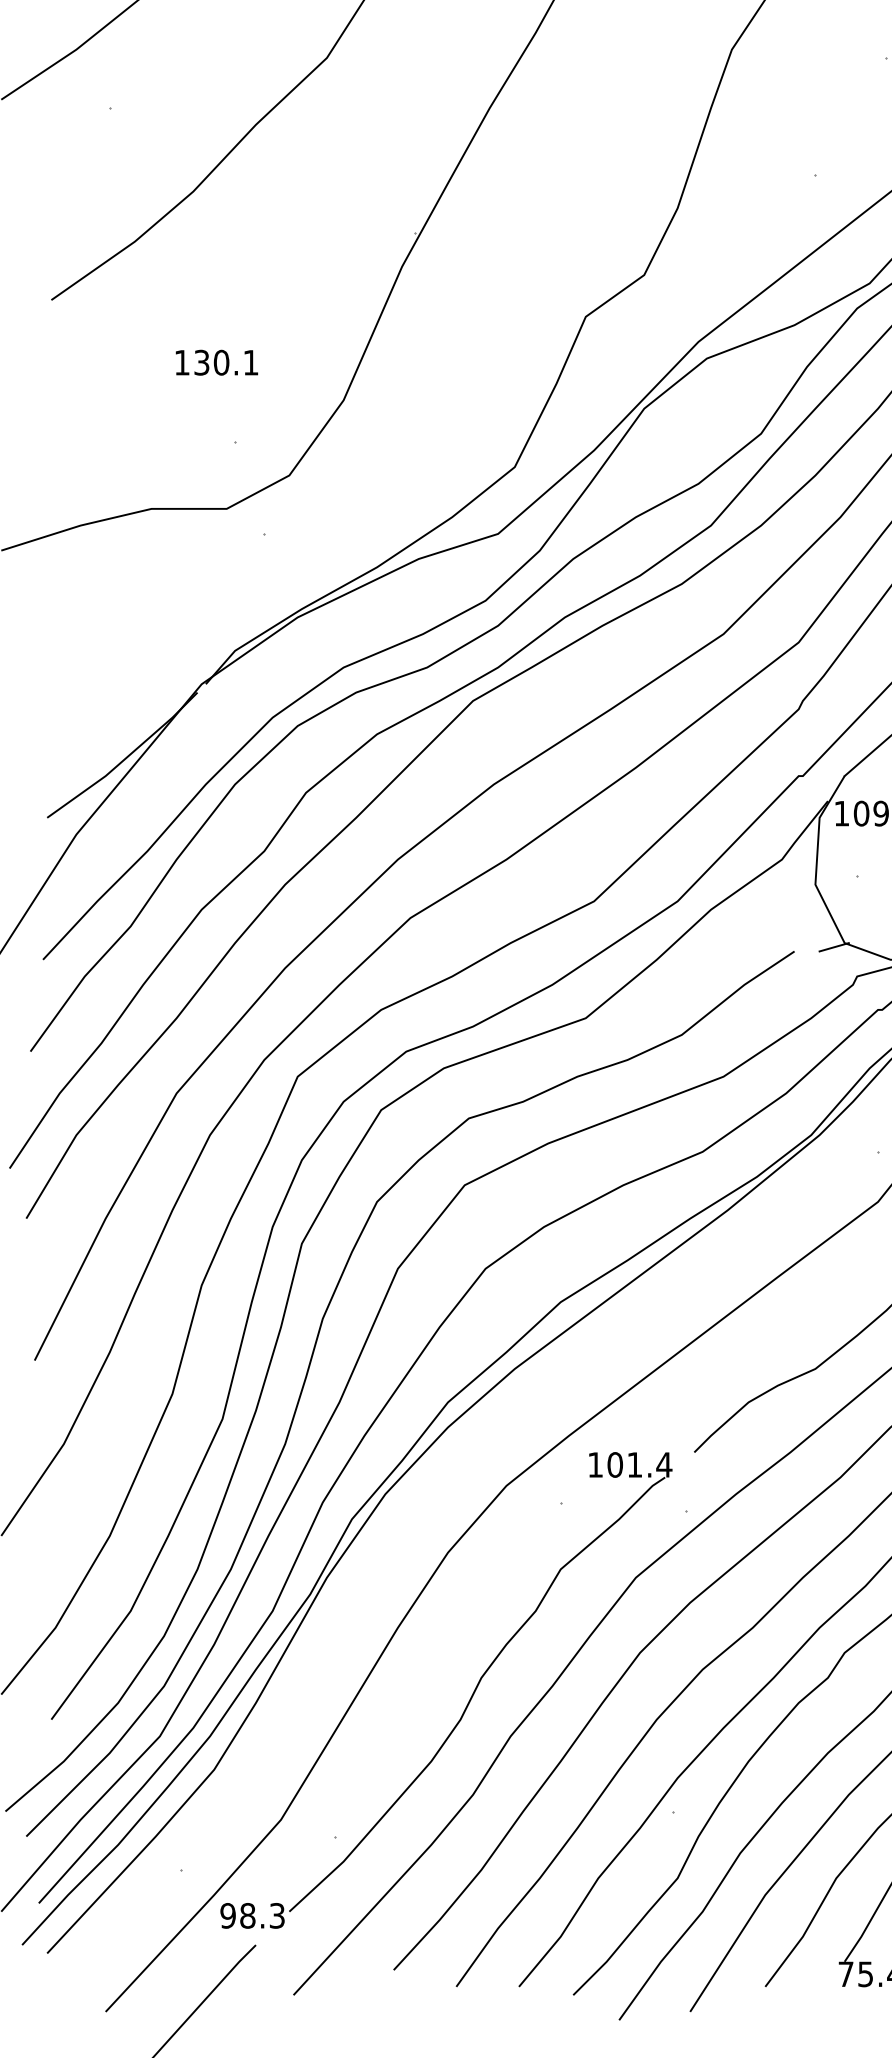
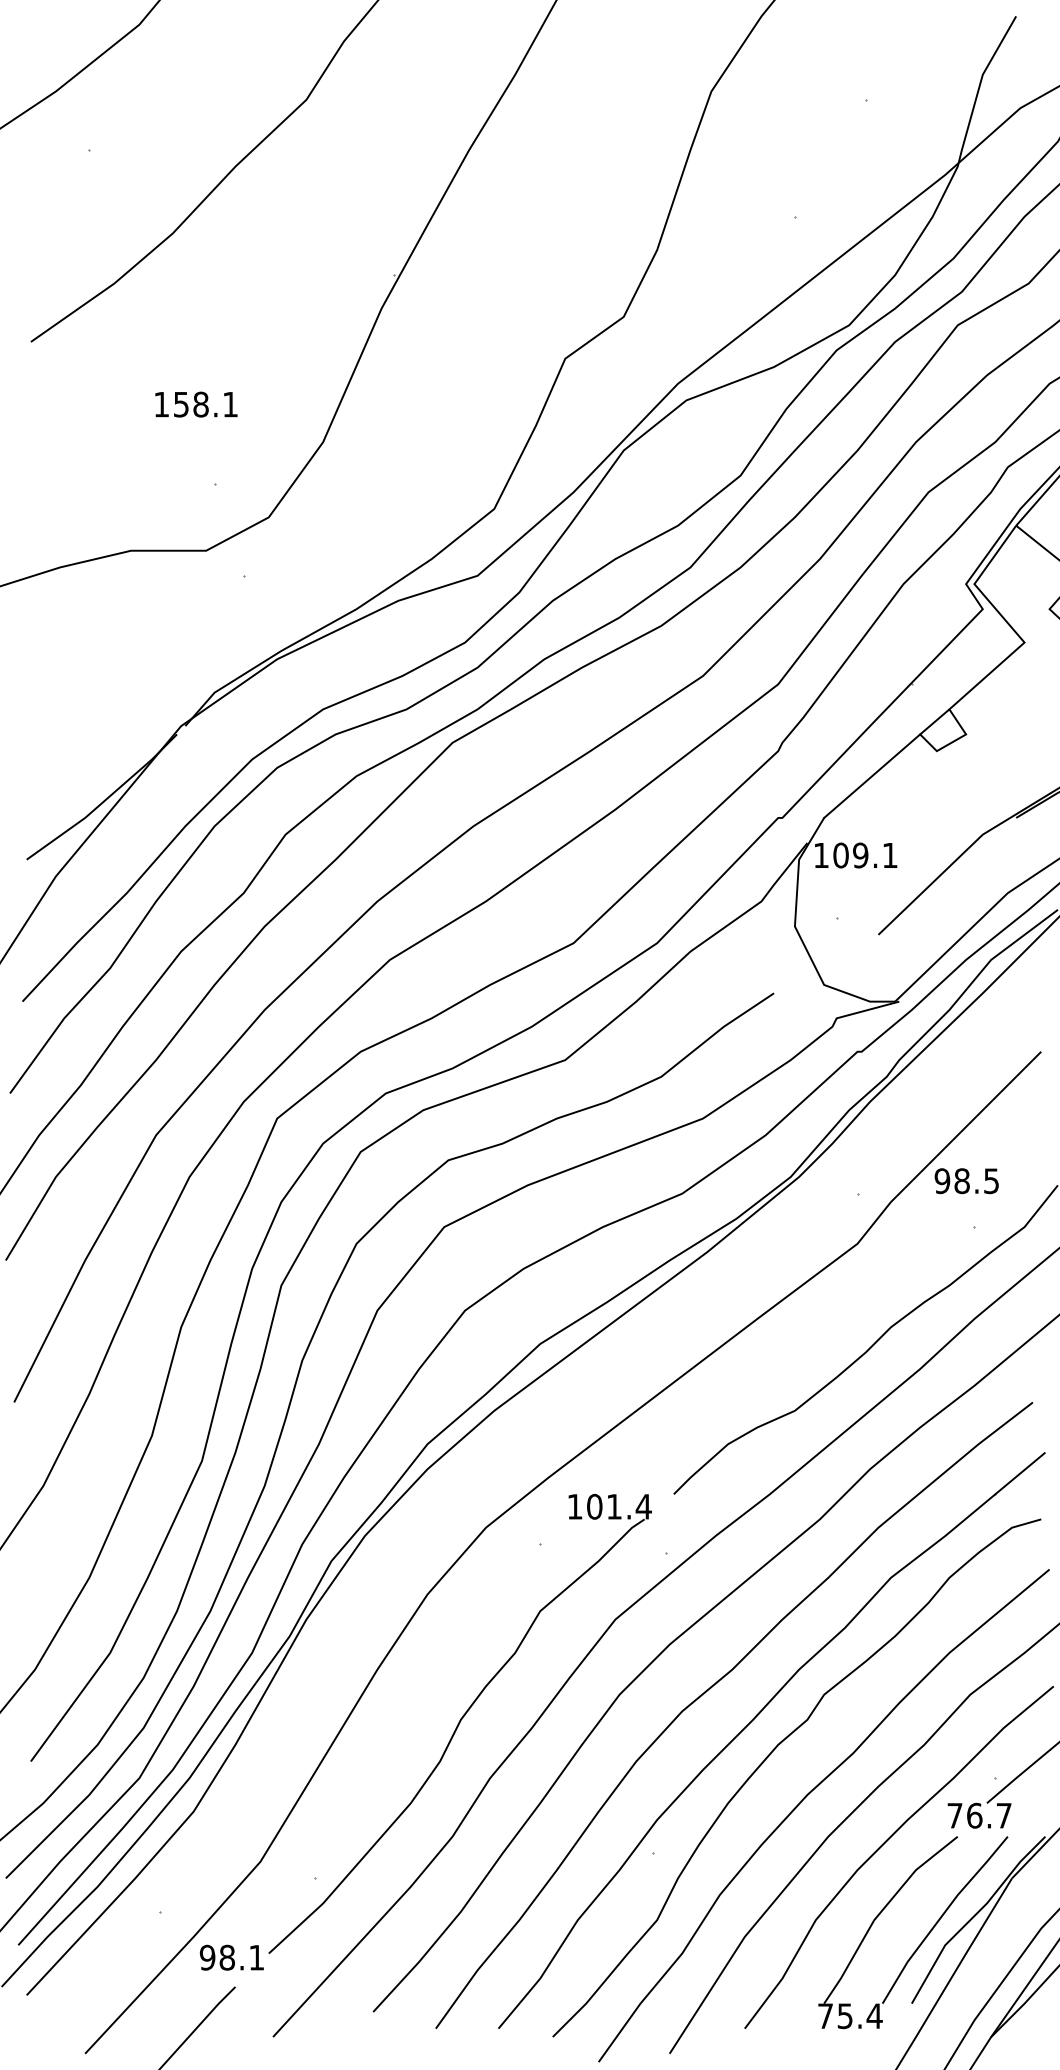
text: (212, 362) -> (191, 404), 130.1 -> 158.1
line: (834, 946) -> (813, 988), removed
text: (277, 1915) -> (256, 1957), 98.3 -> 98.1

